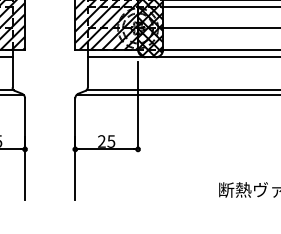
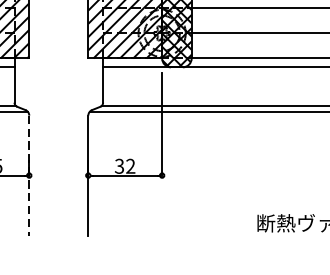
text: (106, 141) -> (125, 166), 25 -> 32
line: (25, 149) -> (29, 175), solid -> dashed

